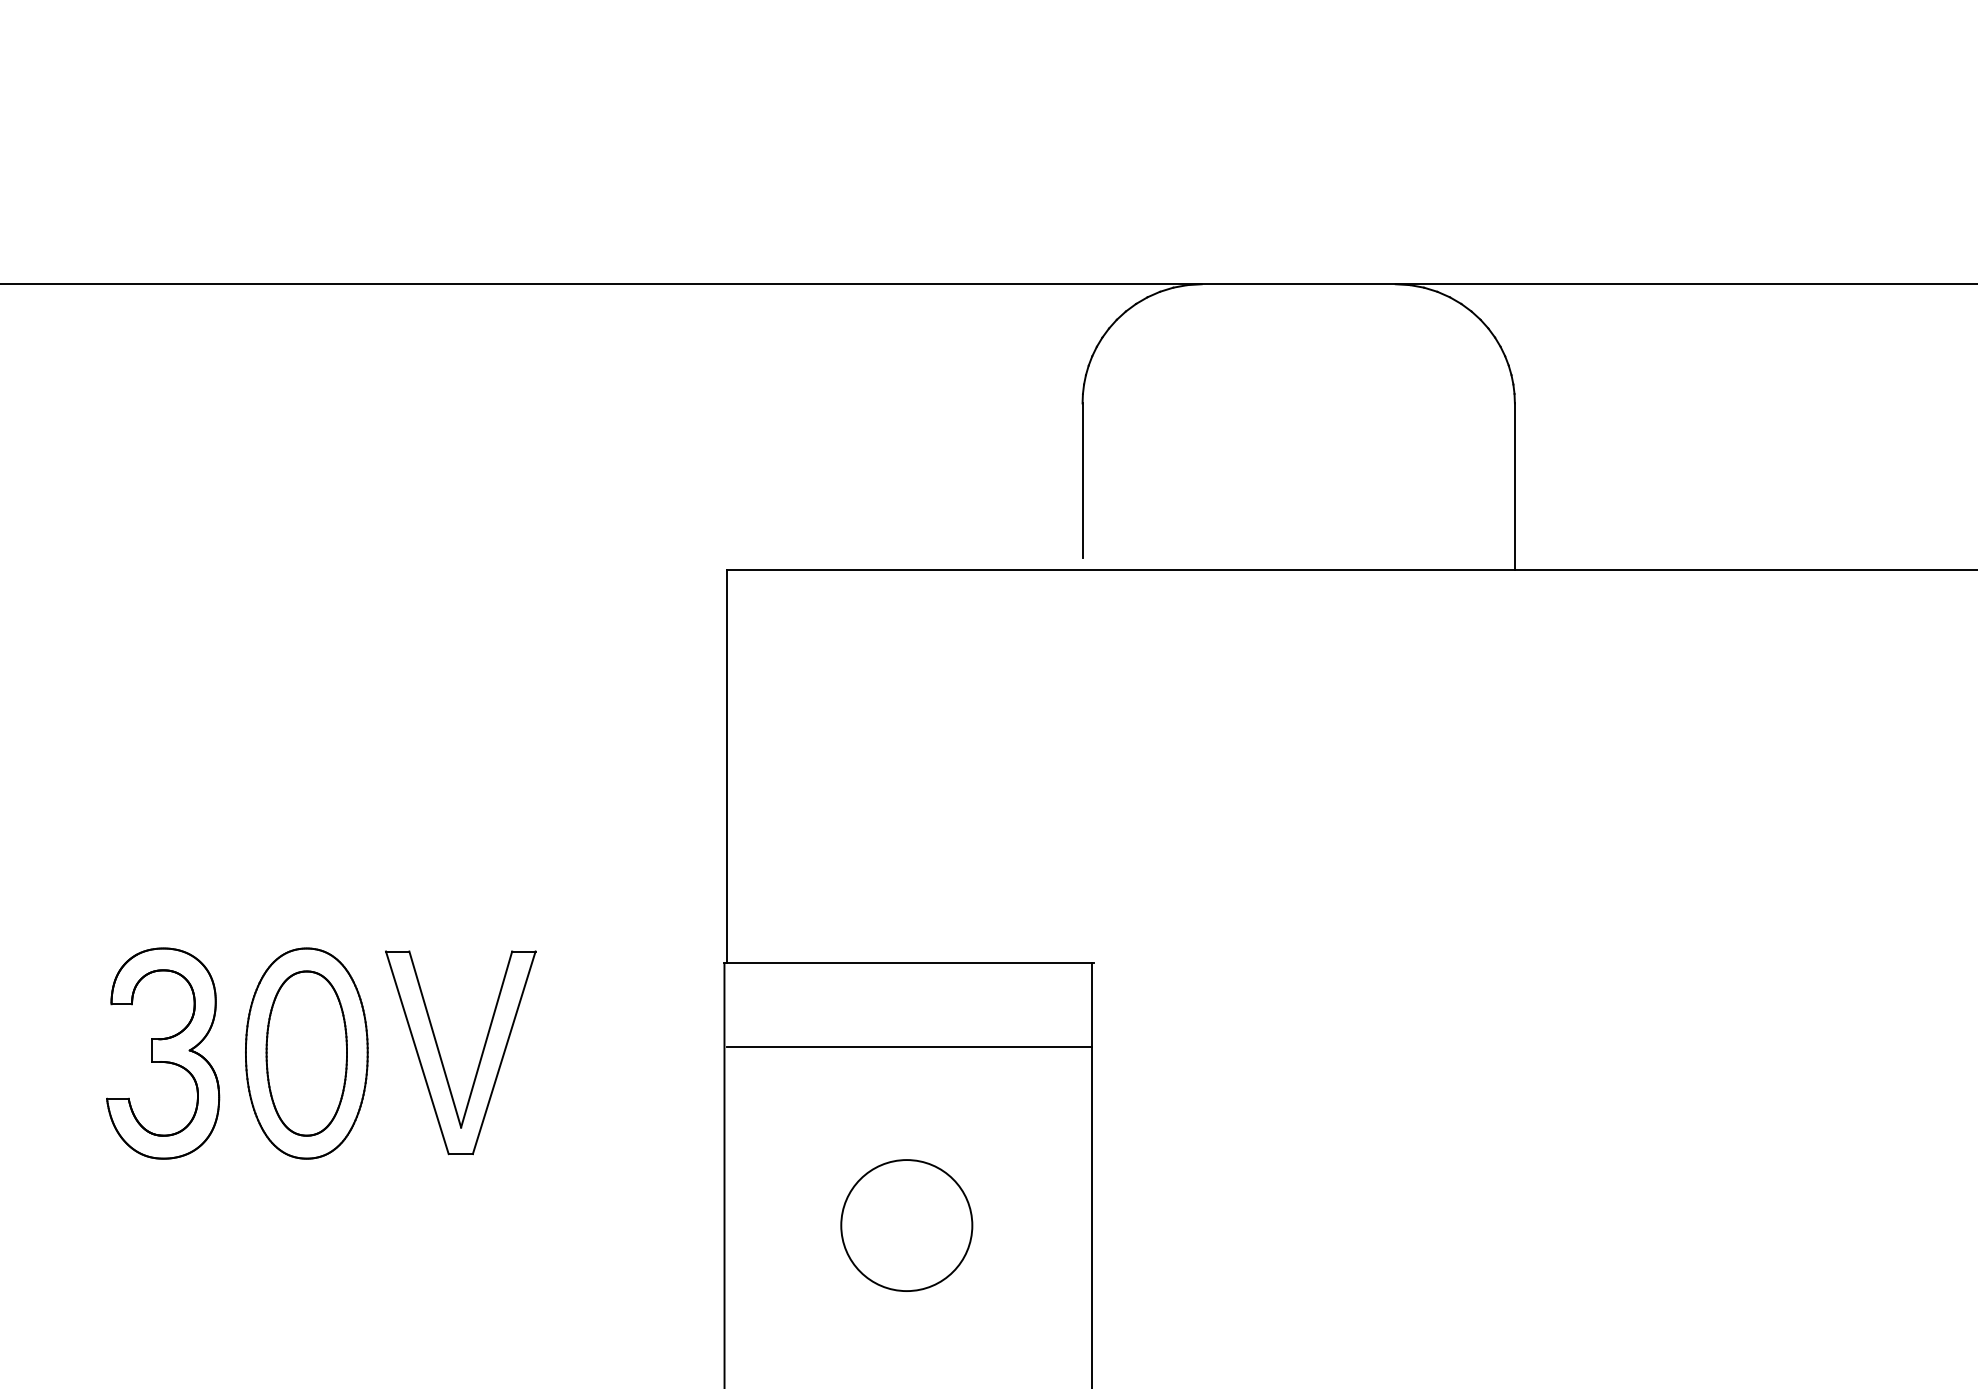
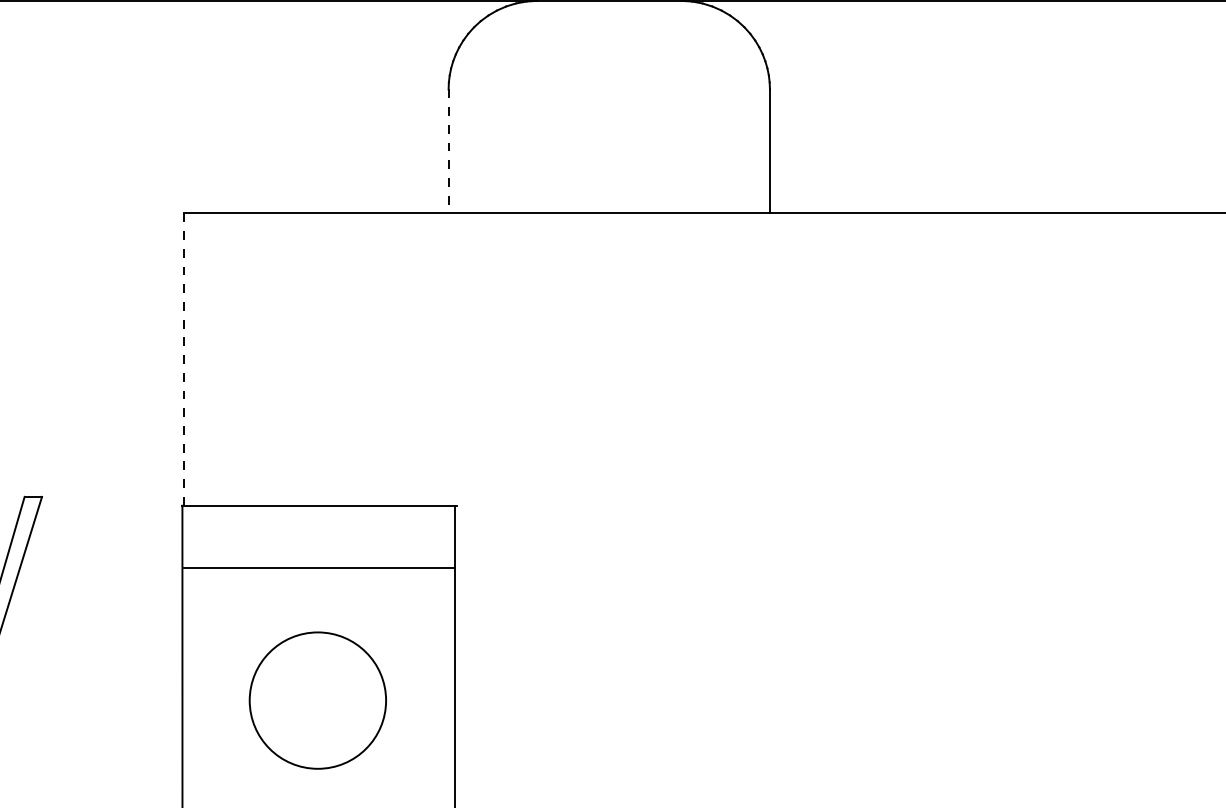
line: (1082, 481) -> (448, 147), solid -> dashed
line: (726, 766) -> (183, 359), solid -> dashed
circle: (906, 1225) -> (317, 700), size x1.4

